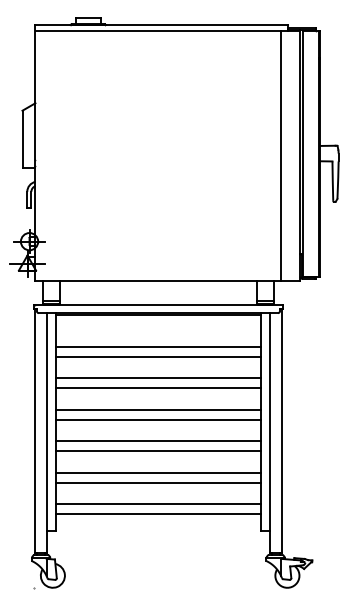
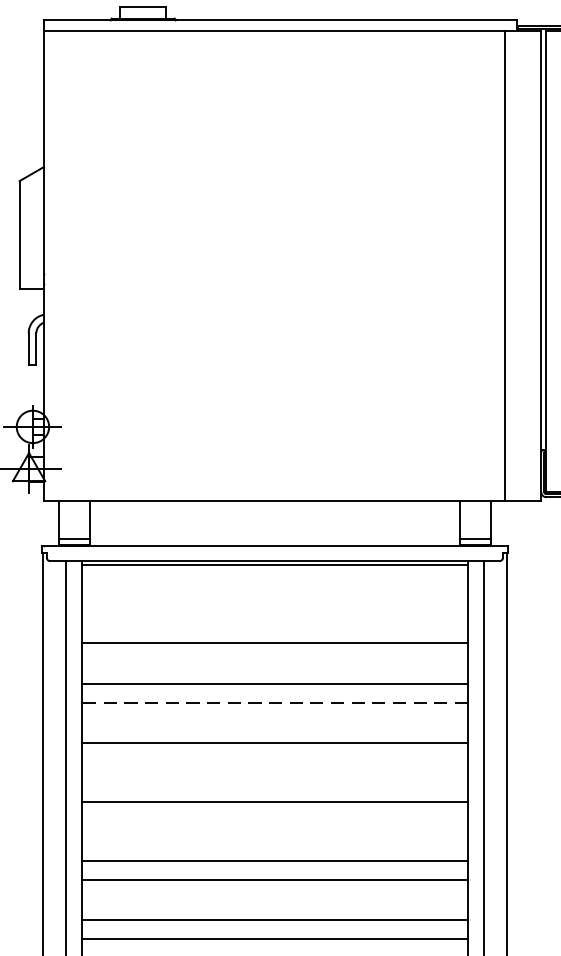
line: (158, 346) -> (275, 623), removed
line: (158, 388) -> (275, 702), solid -> dashed
line: (158, 419) -> (275, 760), removed
line: (158, 451) -> (275, 820), removed

